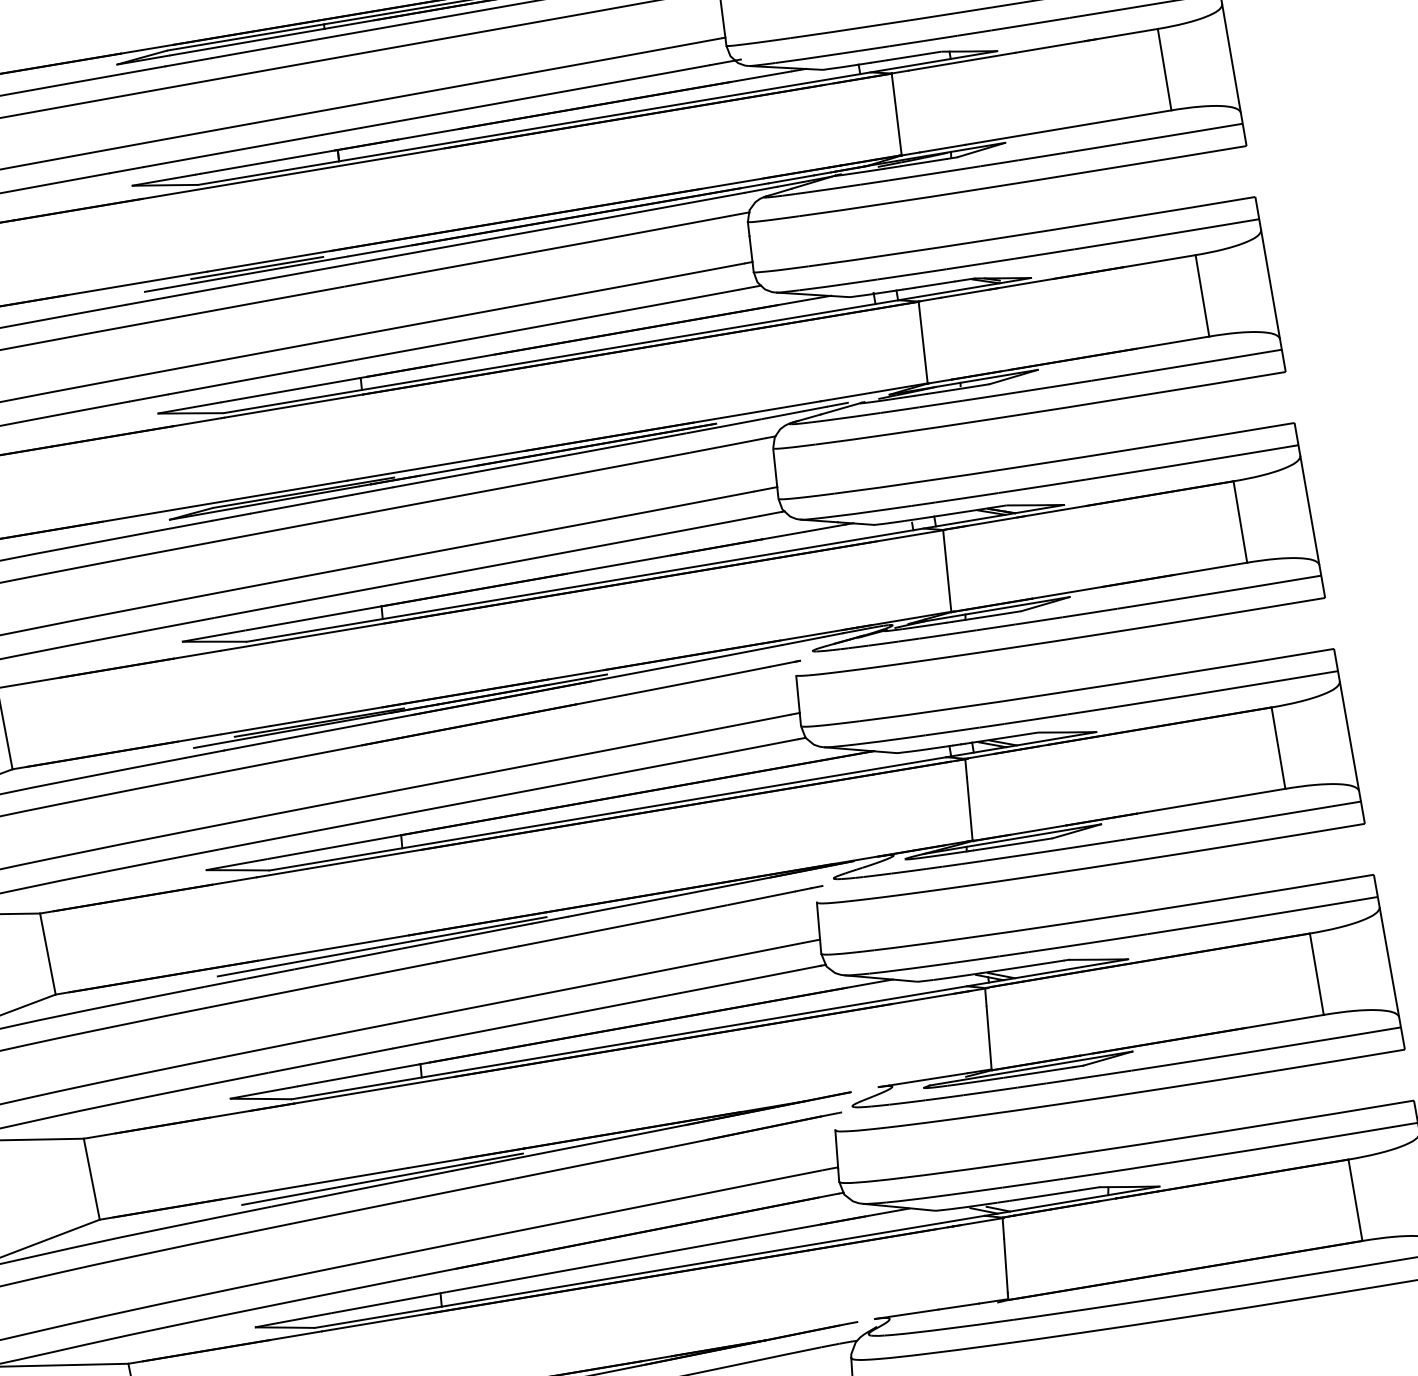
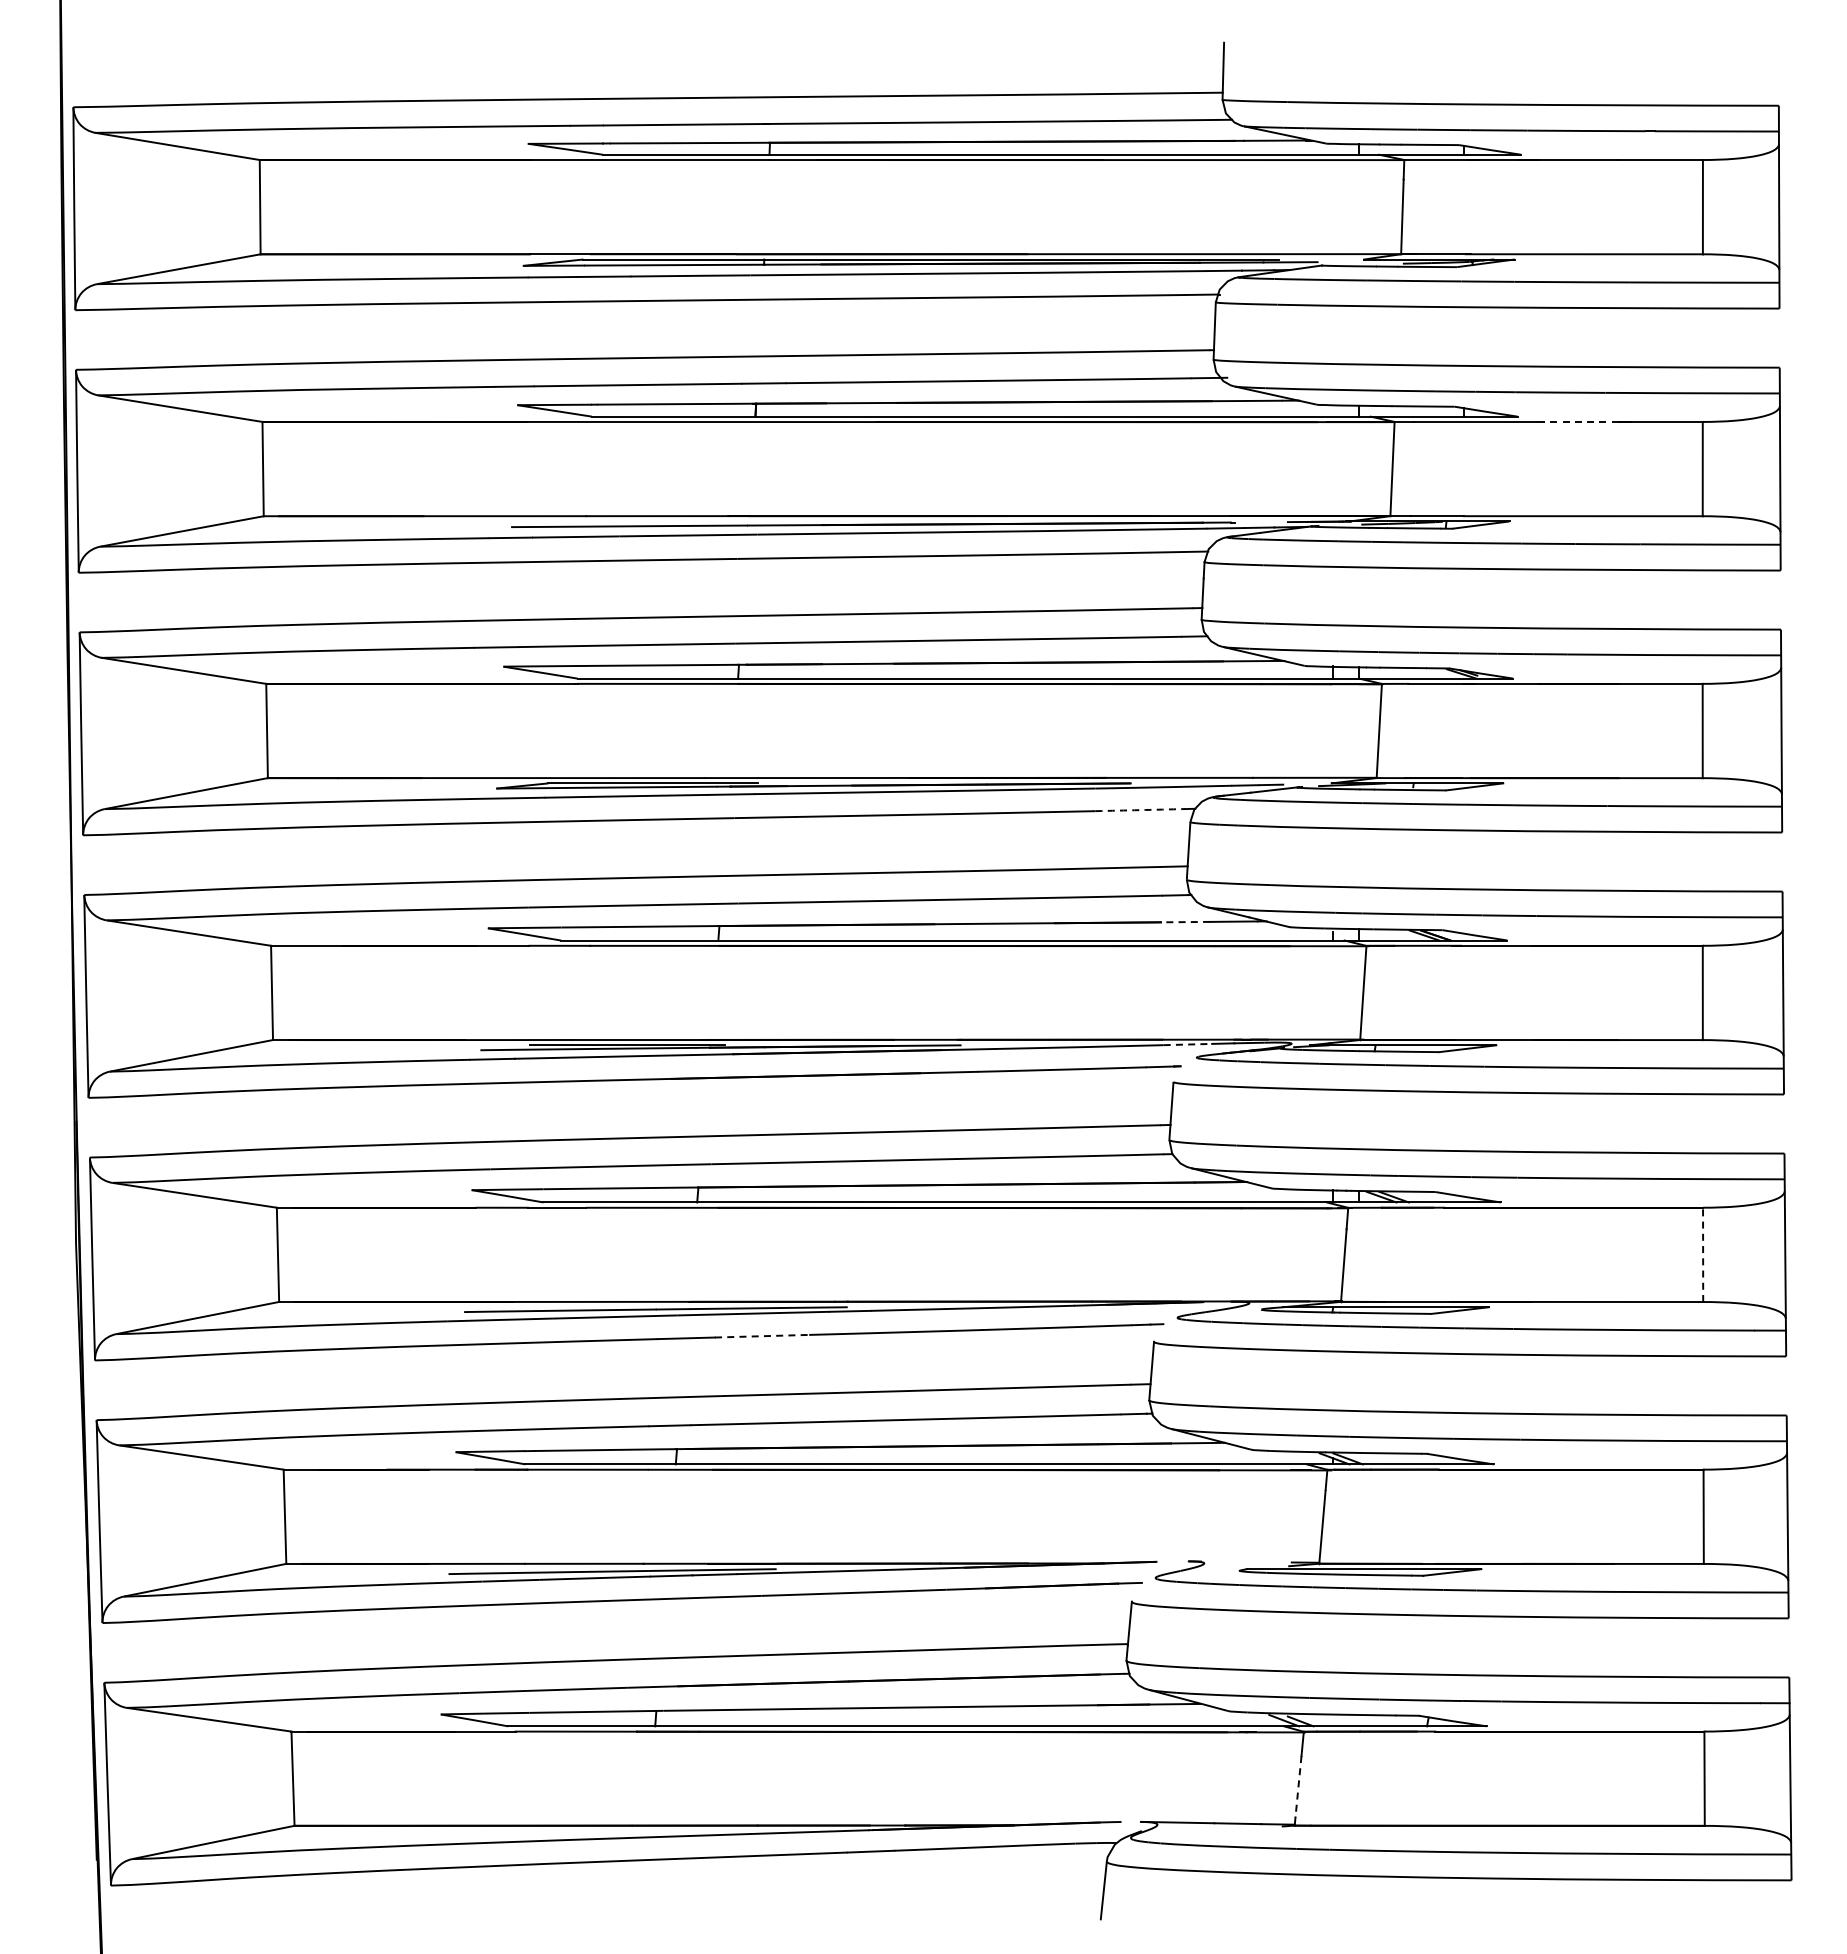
line: (1050, 46) -> (1578, 421), solid -> dashed
line: (791, 179) -> (1261, 522), removed
line: (256, 268) -> (642, 521), removed
arc: (728, 445) -> (1140, 810), solid -> dashed
line: (783, 535) -> (1185, 922), solid -> dashed
line: (803, 640) -> (1188, 1044), solid -> dashed
line: (1278, 747) -> (1703, 1254), solid -> dashed
line: (478, 954) -> (762, 1336), solid -> dashed
line: (927, 1079) -> (1245, 1561), removed
line: (1005, 1265) -> (1298, 1786), solid -> dashed

